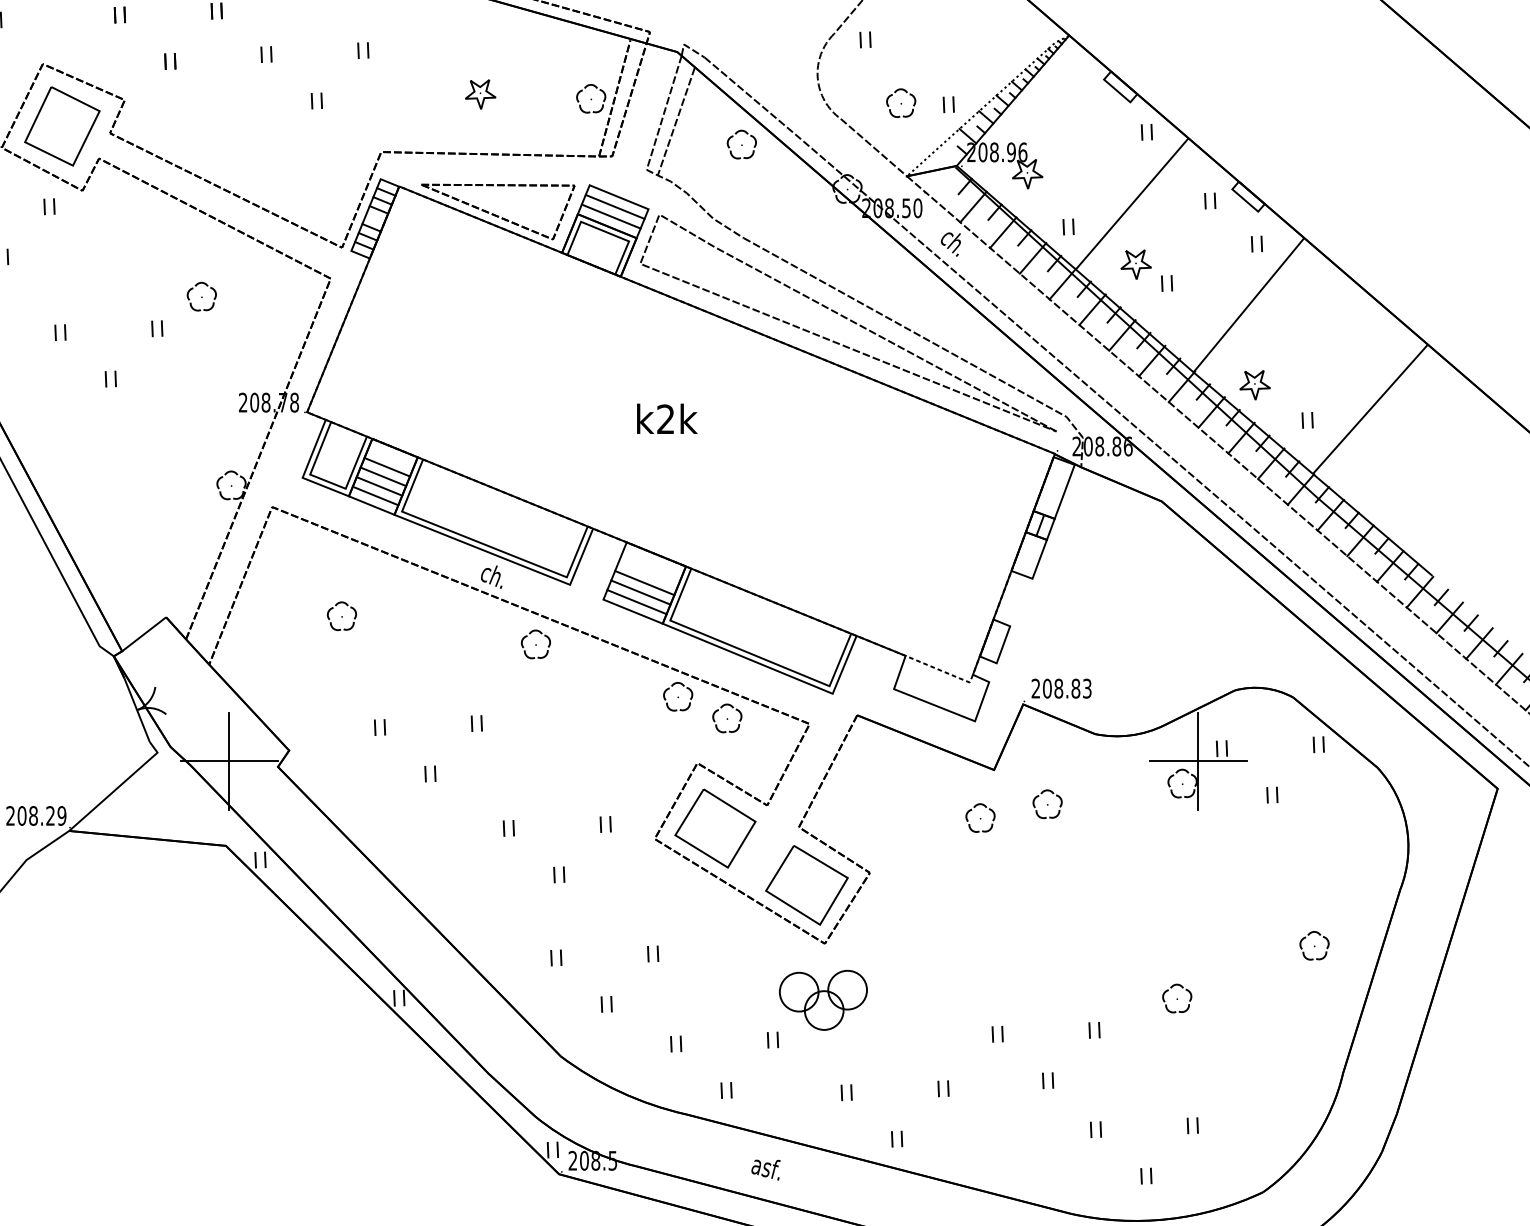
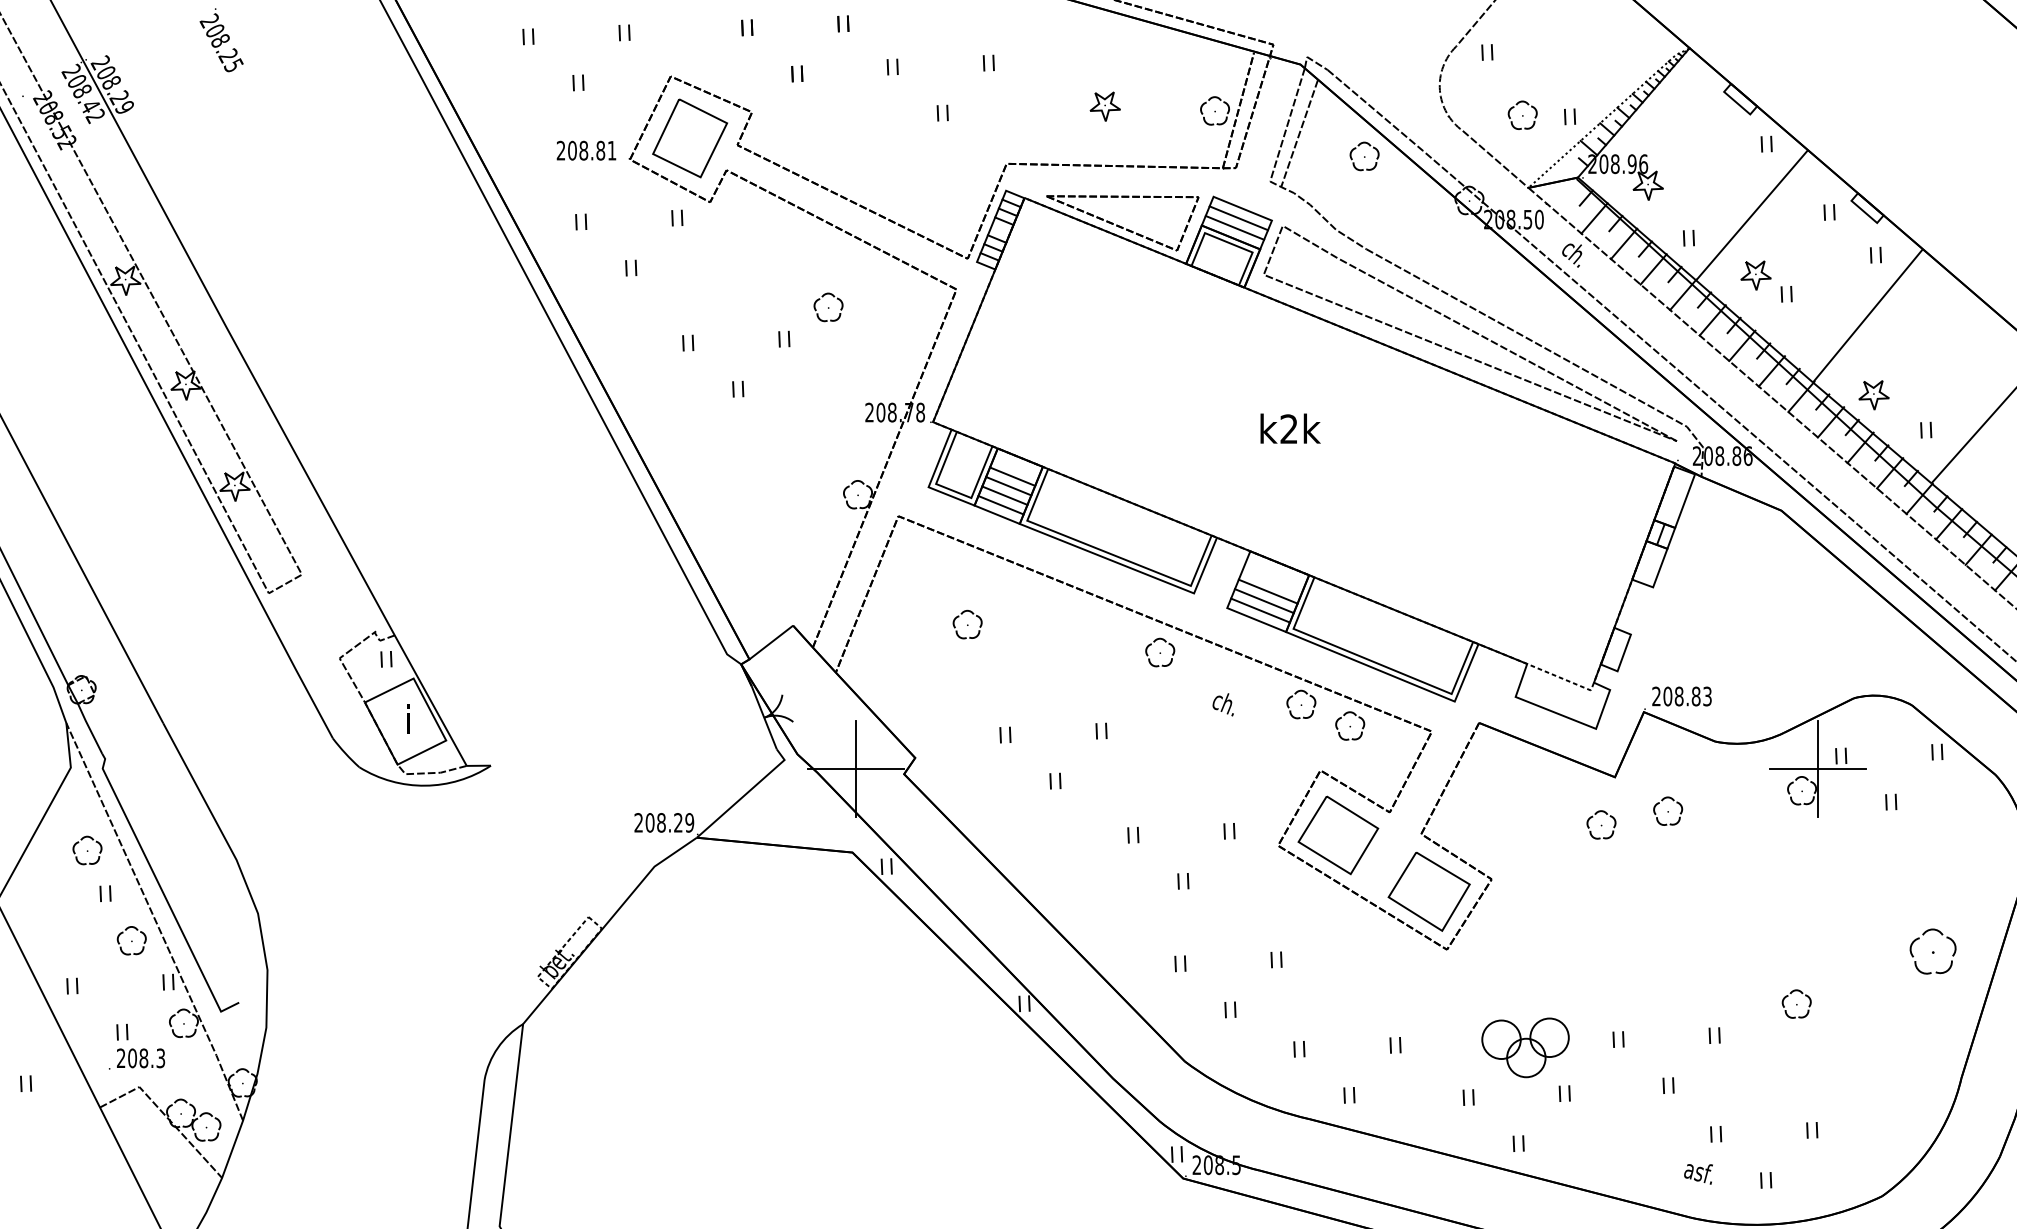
text: (490, 576) -> (1222, 704), moved
part: (1313, 945) -> (1932, 951), size x1.6
part: (823, 999) -> (1525, 1047), moved
text: (765, 1170) -> (1698, 1174), moved

